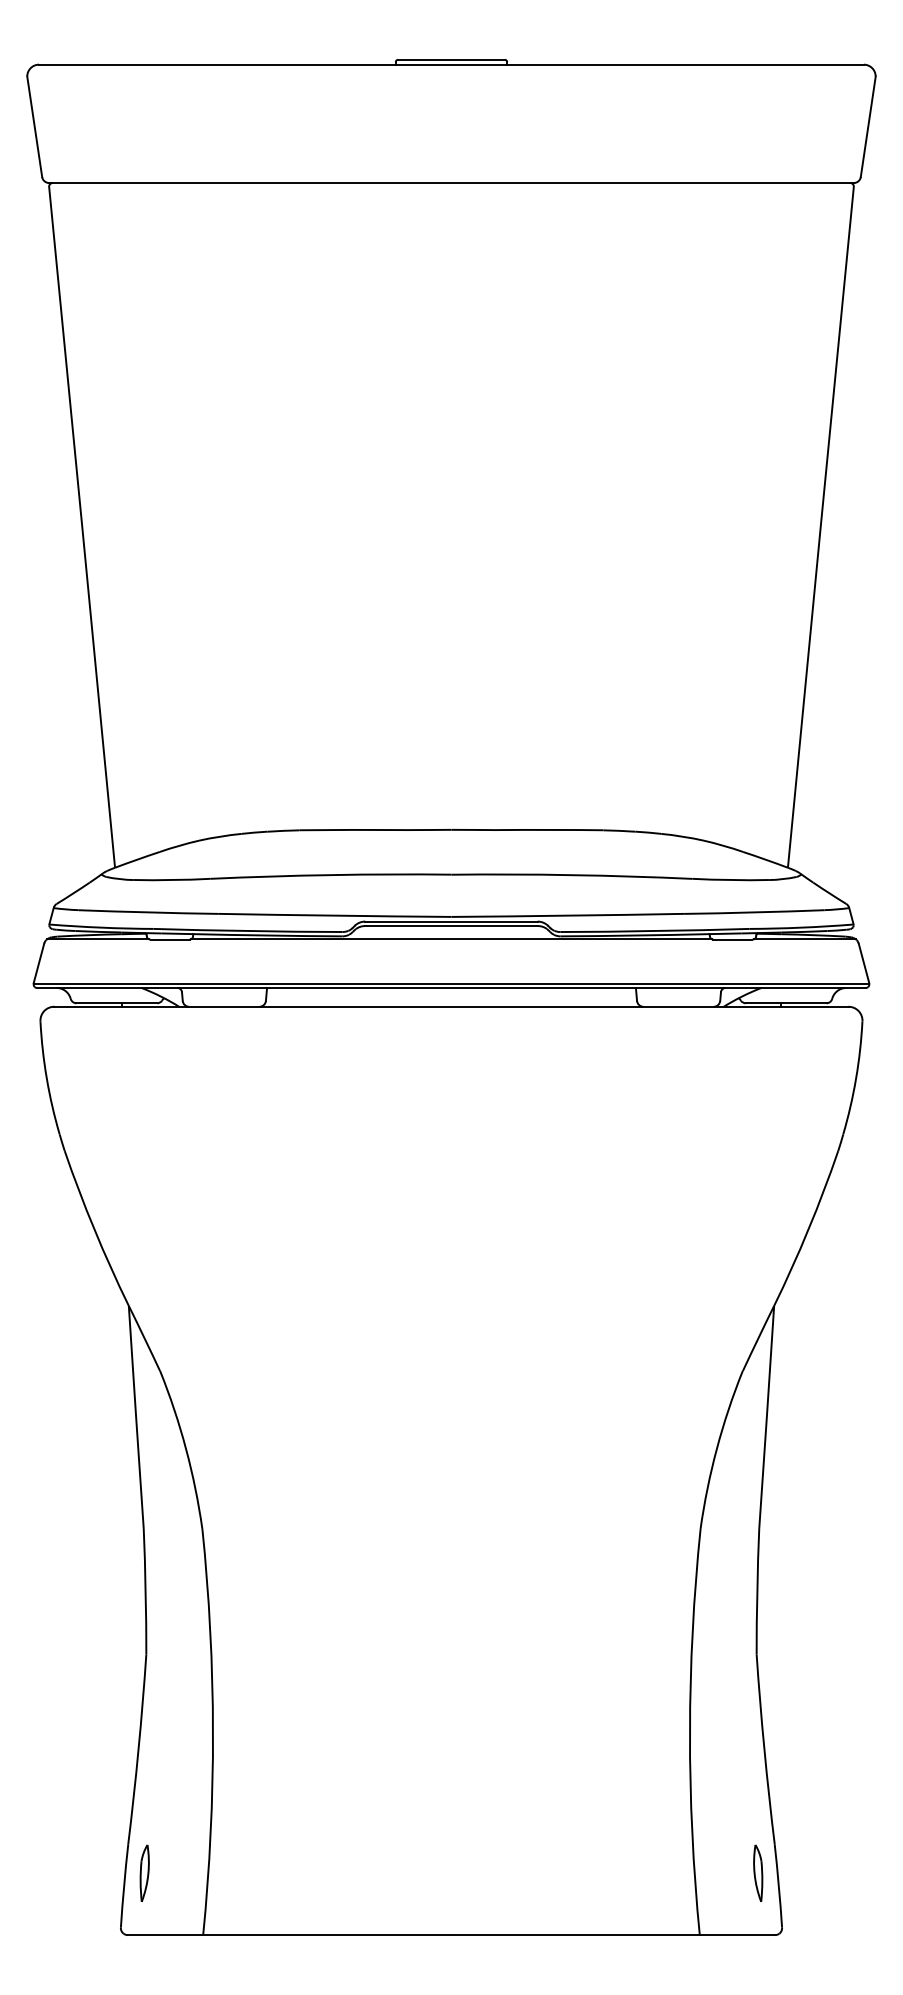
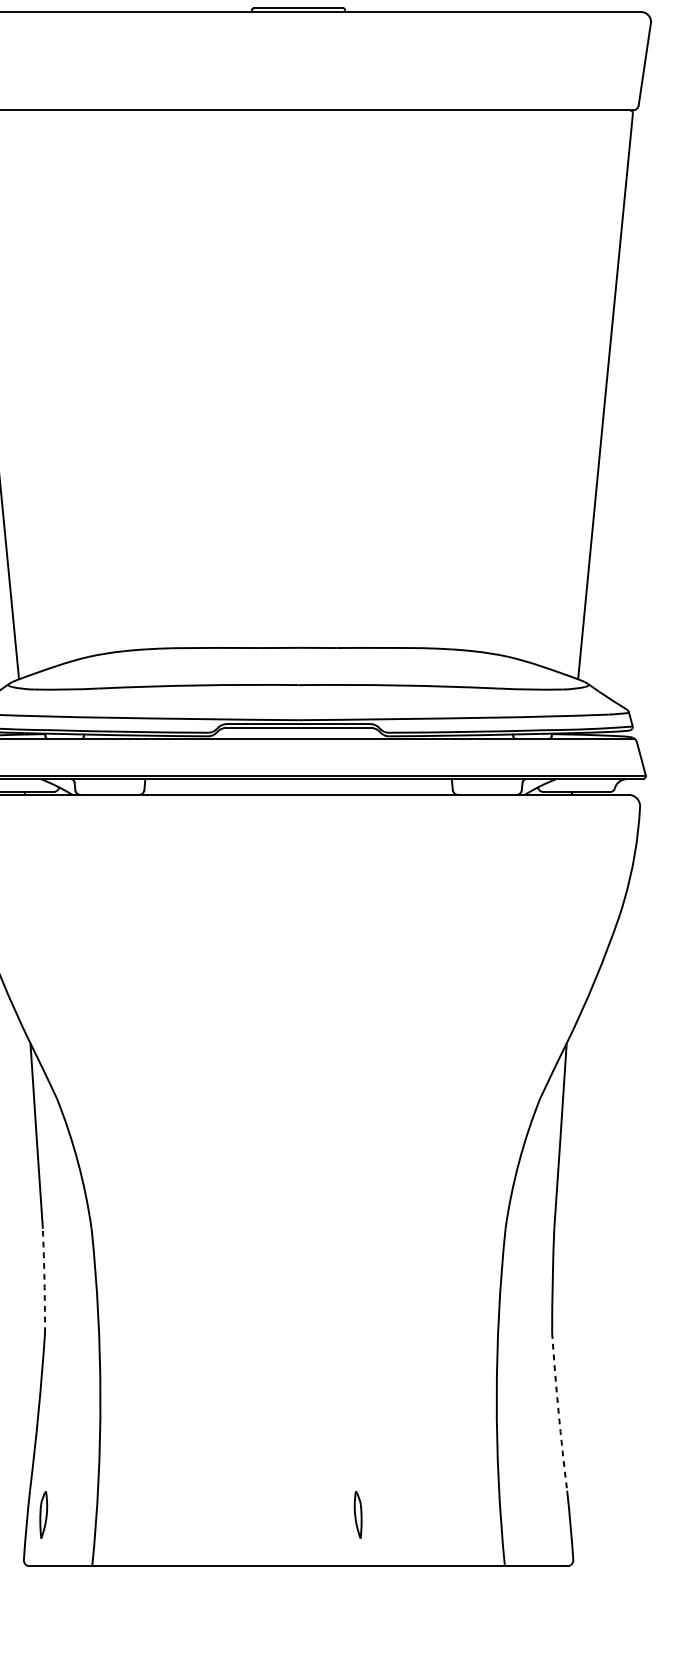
arc: (145, 1591) -> (44, 1280), solid -> dashed
arc: (764, 1749) -> (558, 1411), solid -> dashed
part: (758, 1872) -> (358, 1514), moved

